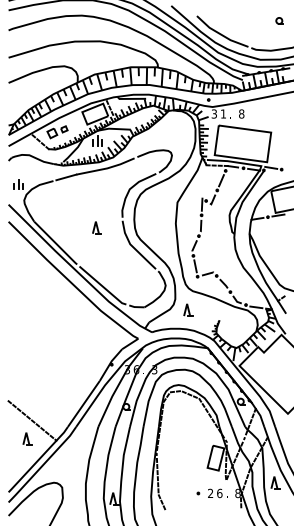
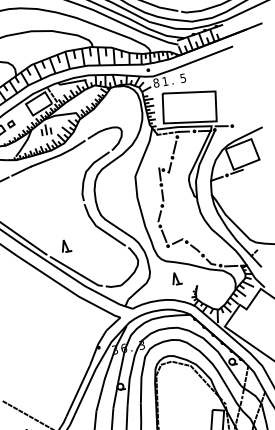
text: (214, 113) -> (156, 82), 3 -> 8
text: (241, 113) -> (182, 77), 8 -> 5
part: (96, 227) -> (65, 245), moved
part: (188, 309) -> (176, 277), moved

